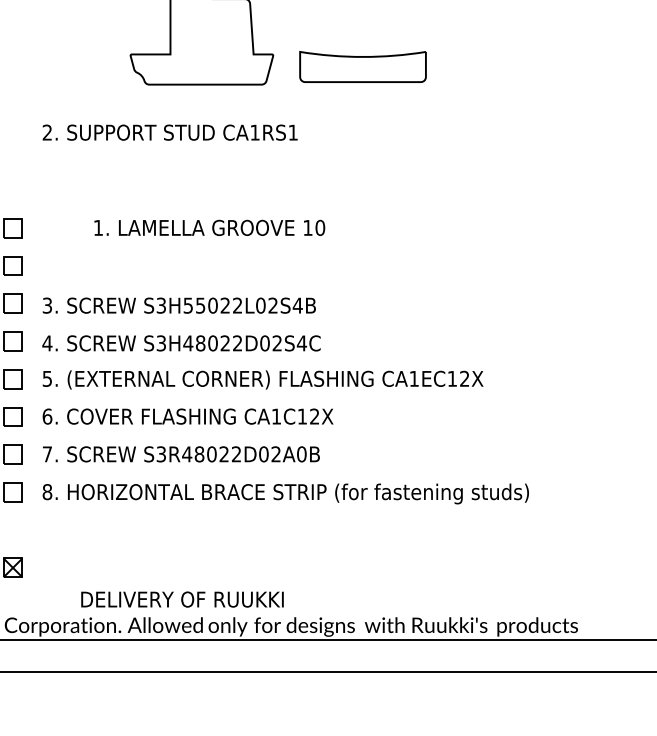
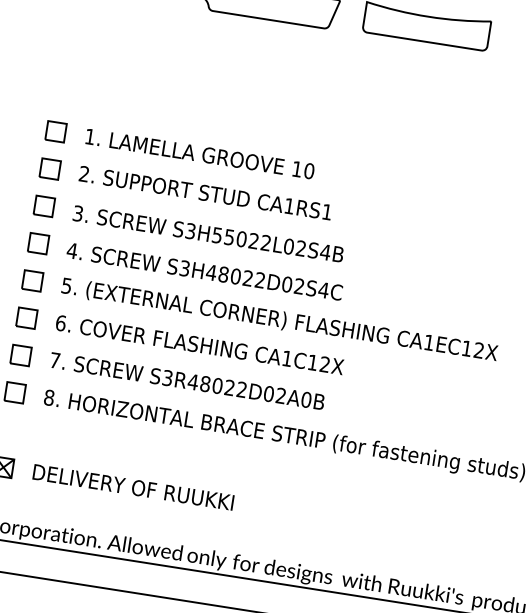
text: (169, 132) -> (204, 192), moved
text: (209, 227) -> (199, 153), moved
text: (182, 599) -> (133, 487), moved

